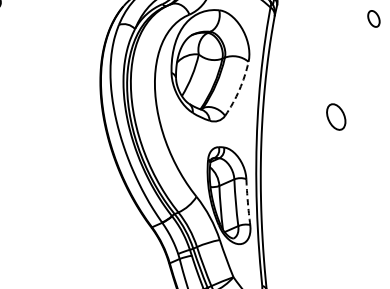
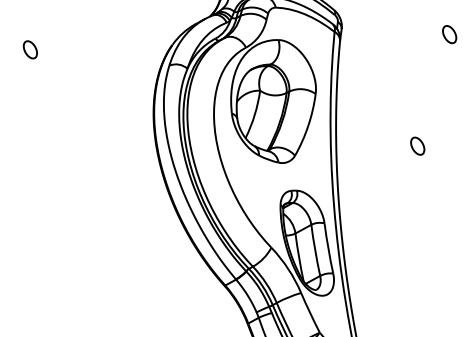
arc: (239, 89) -> (308, 125), dashed -> solid
part: (336, 116) -> (417, 145), size x0.62
arc: (247, 202) -> (328, 248), dashed -> solid

